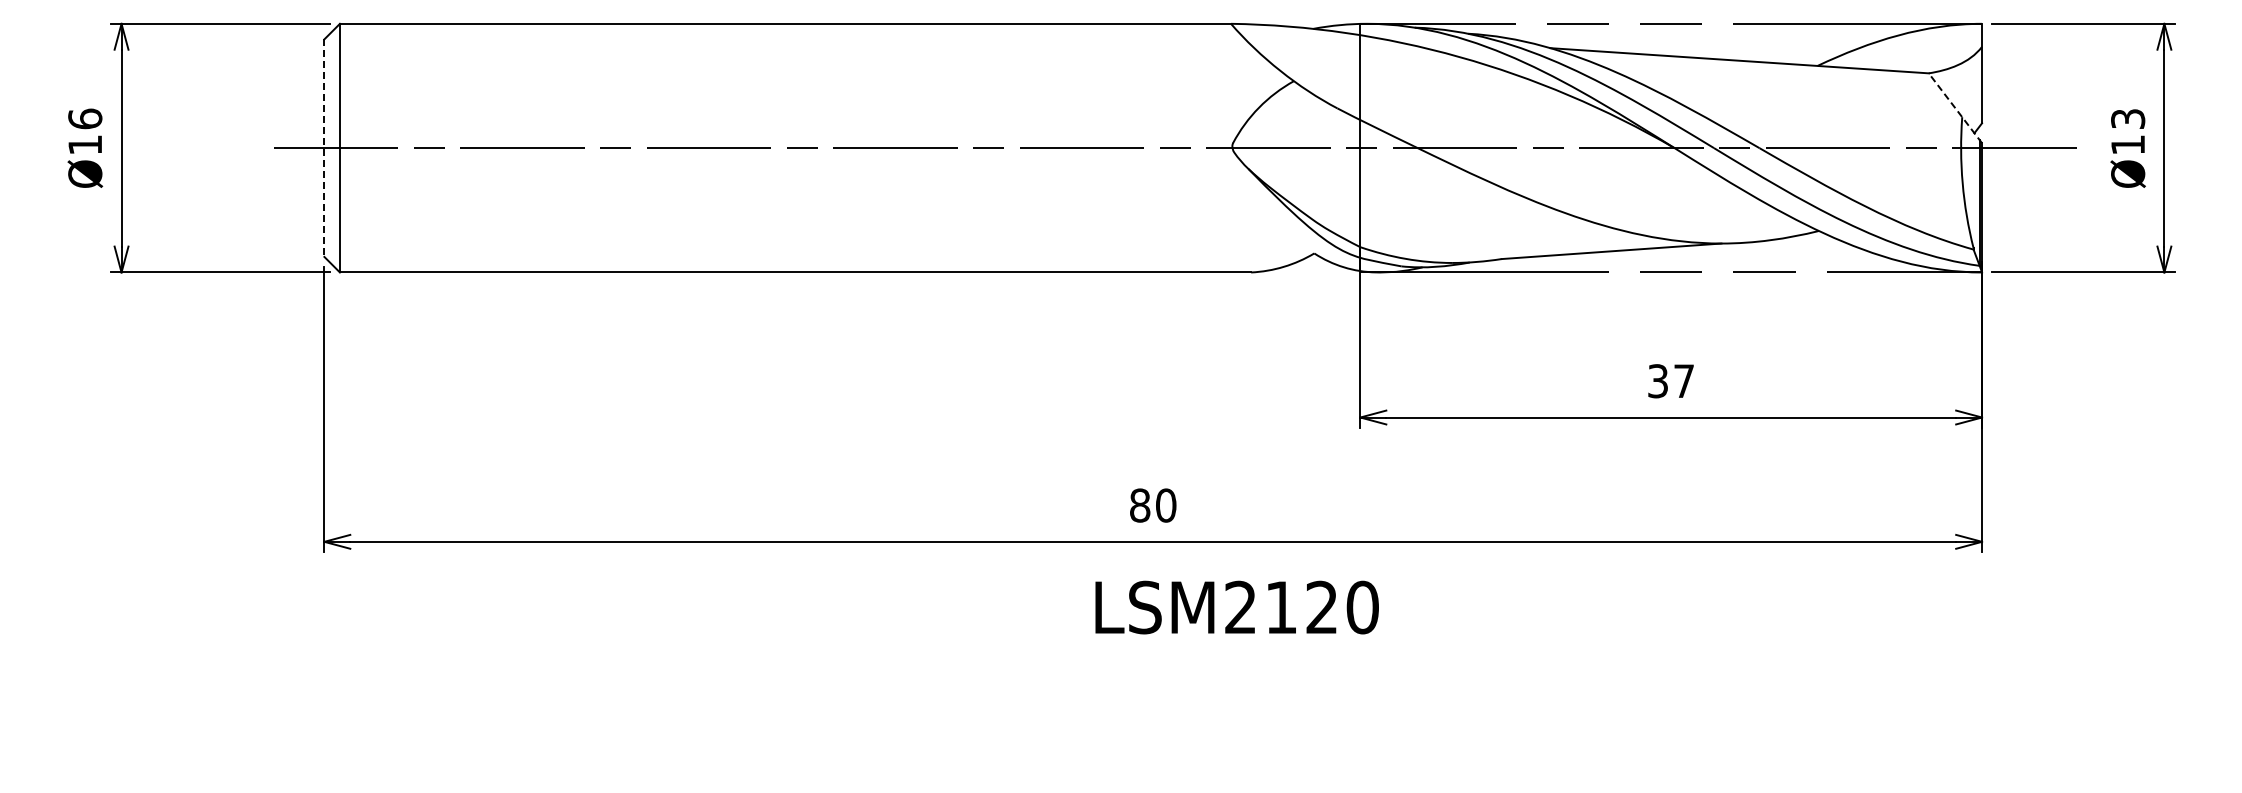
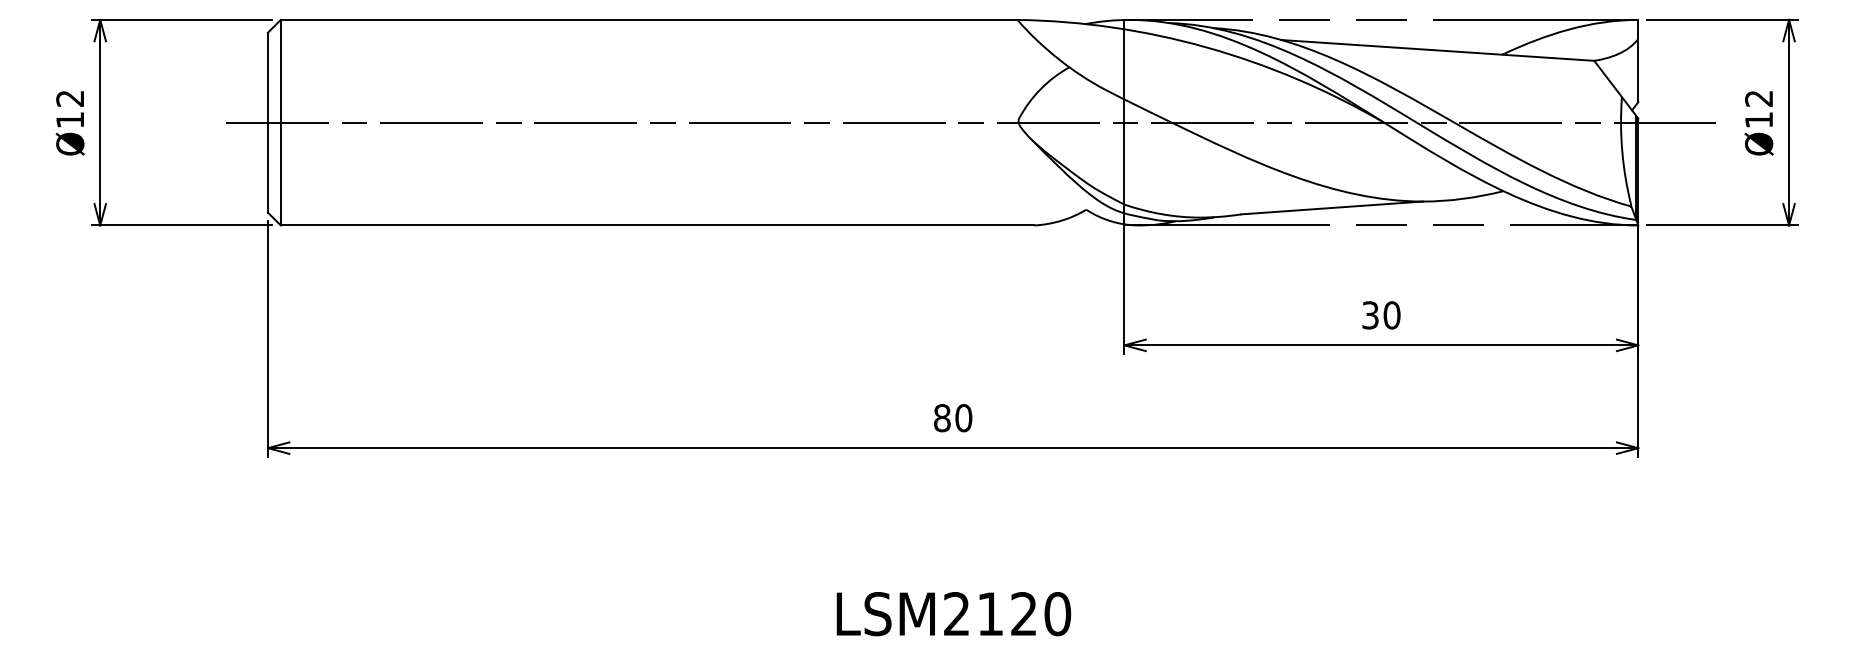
line: (1955, 108) -> (1616, 89), dashed -> solid
text: (85, 118) -> (70, 98), Ø16 -> Ø12
text: (2128, 118) -> (1759, 98), Ø13 -> Ø12
line: (324, 148) -> (268, 122), dashed -> solid
text: (1684, 381) -> (1392, 315), 37 -> 30
text: (1236, 607) -> (953, 614), moved

